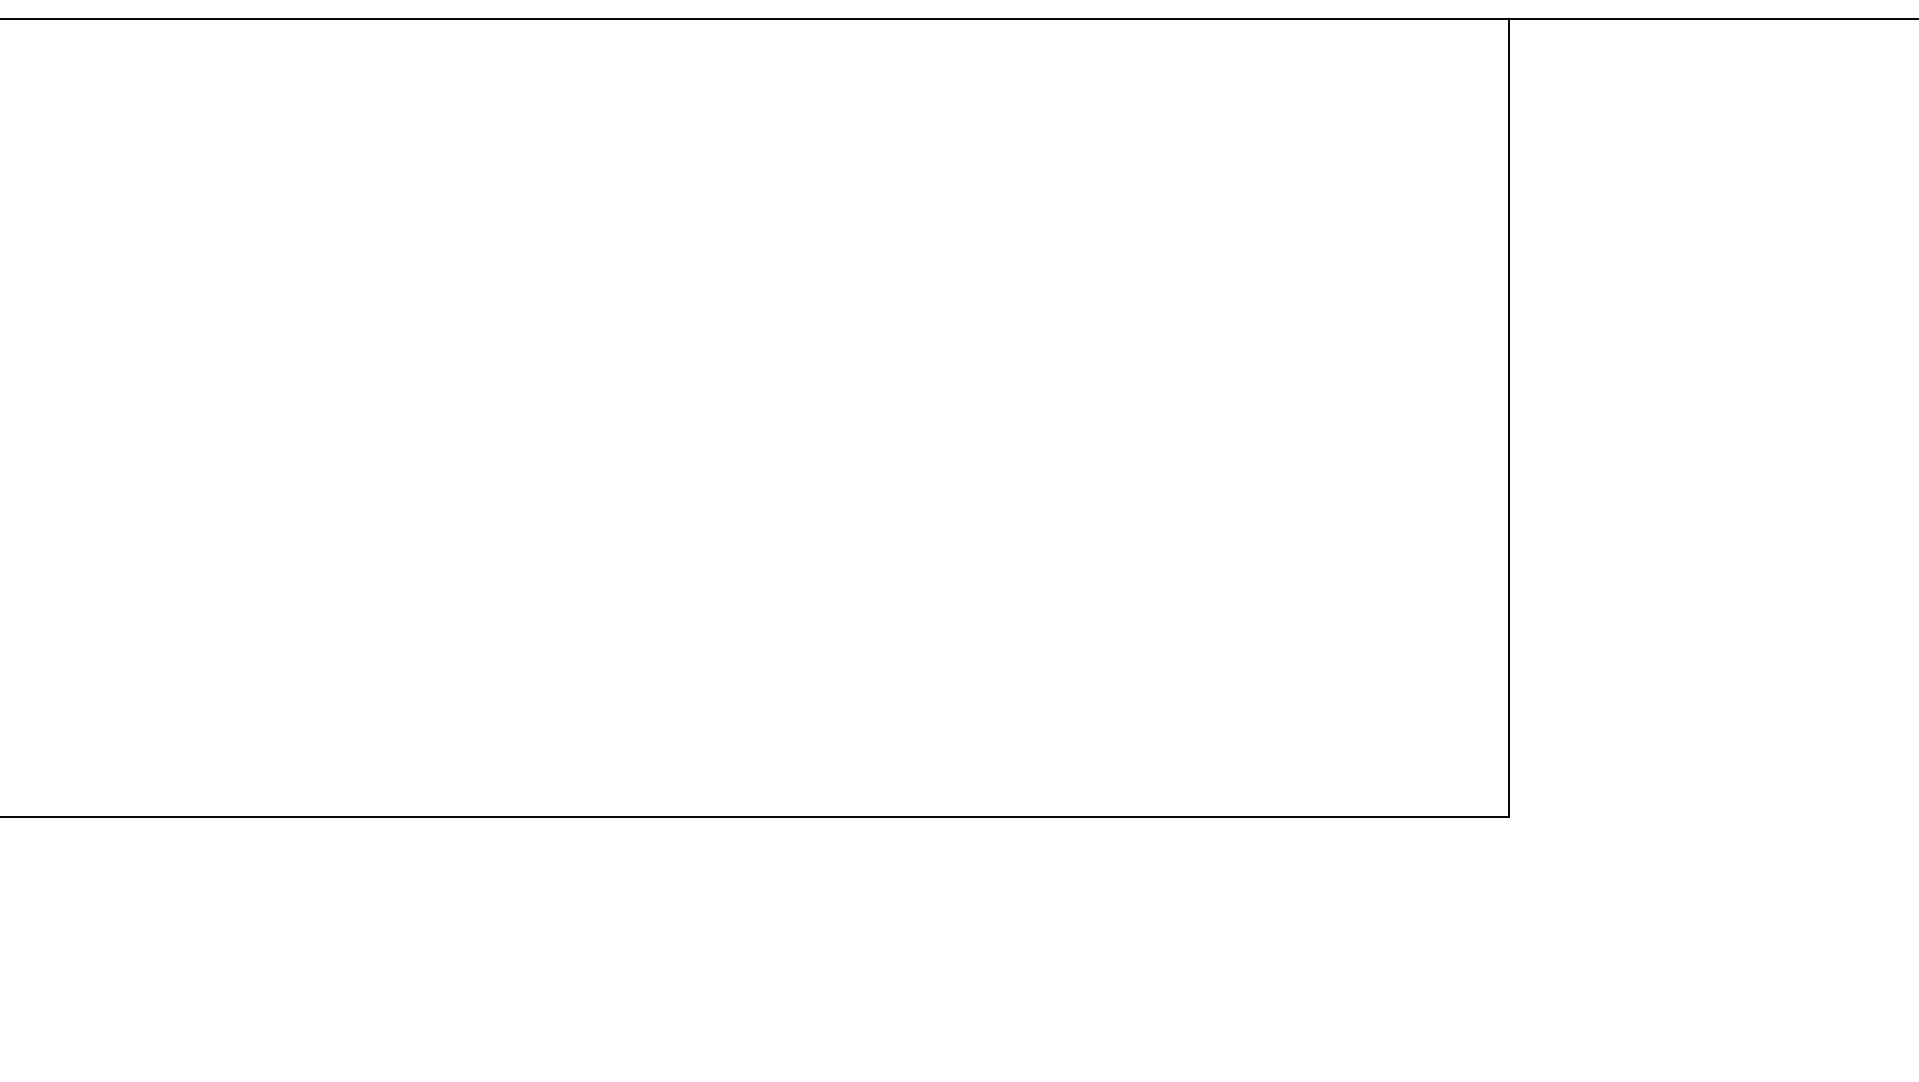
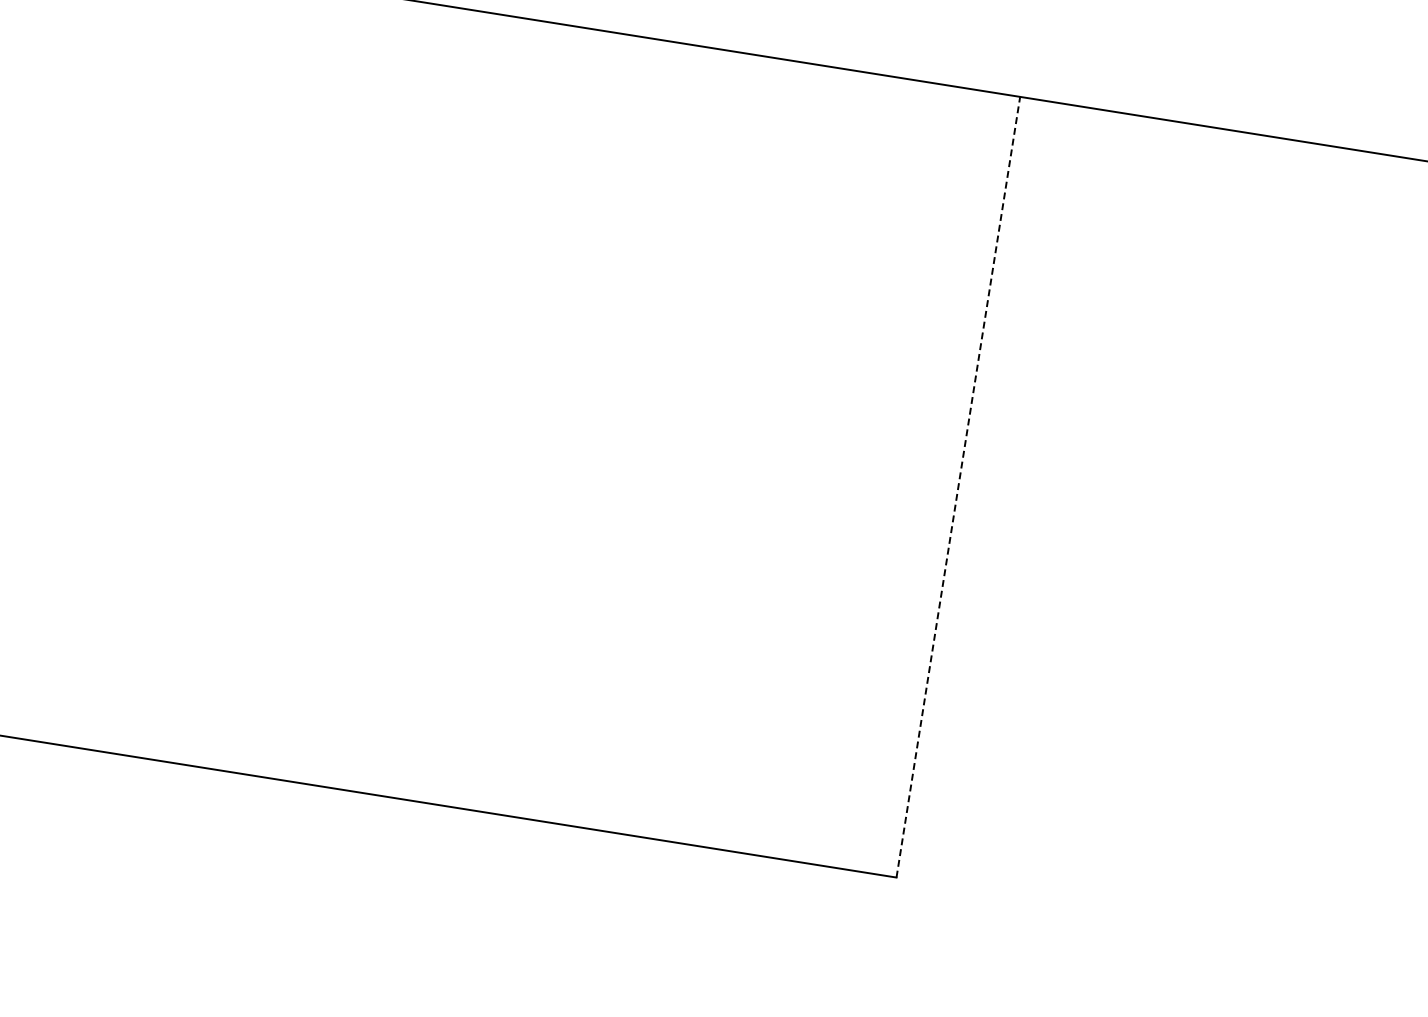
line: (1508, 418) -> (958, 487), solid -> dashed

